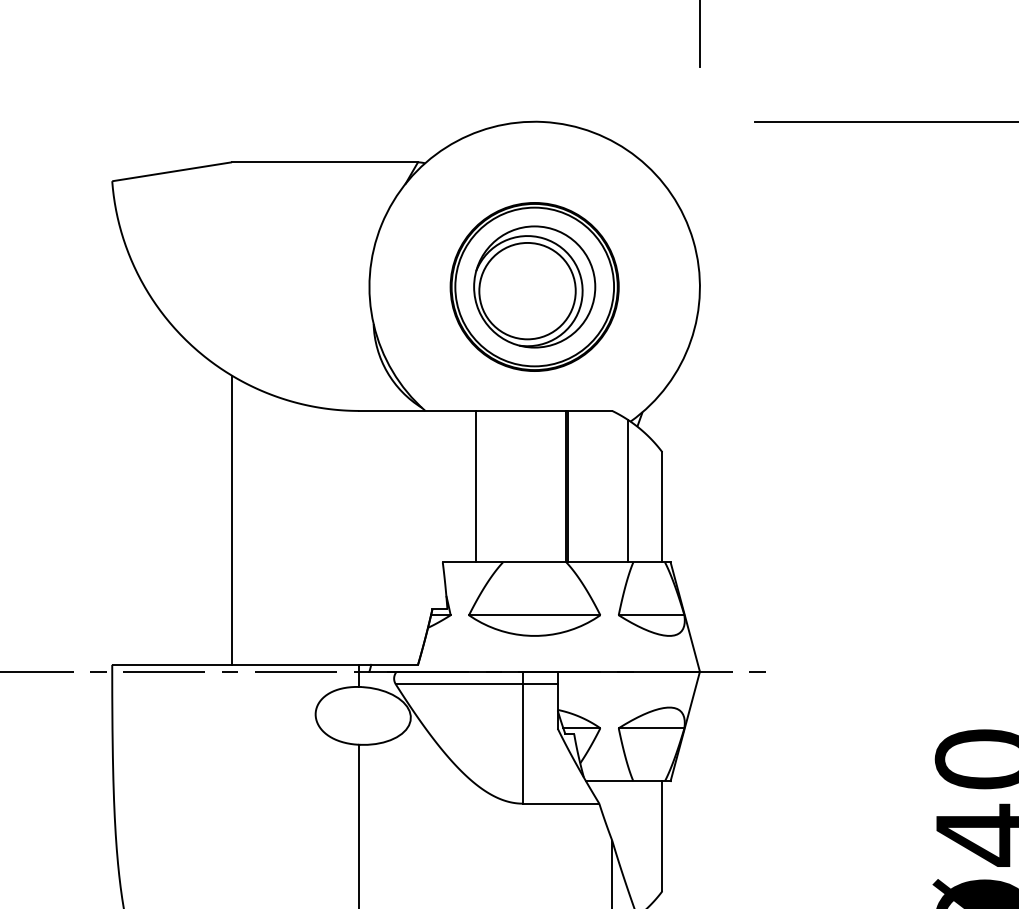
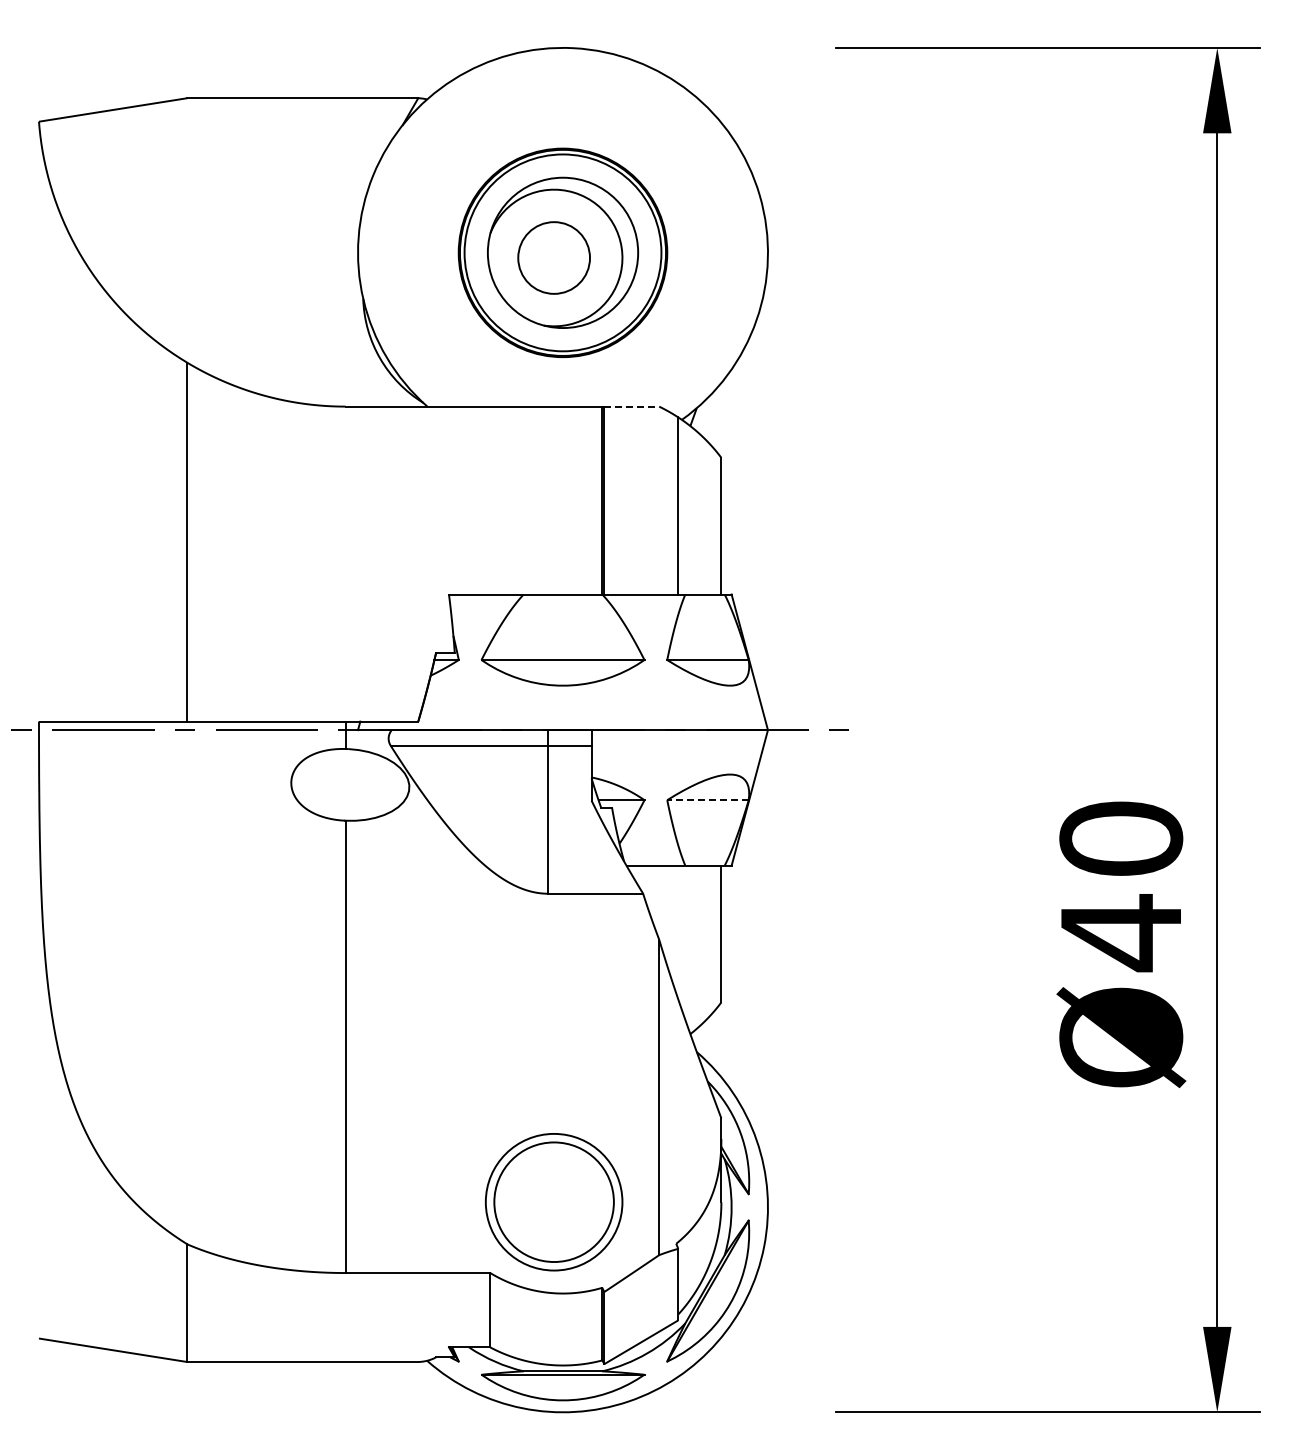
circle: (527, 290) -> (553, 257), size x0.6
line: (590, 410) -> (632, 406), solid -> dashed
line: (476, 486) -> (490, 500), removed
line: (651, 728) -> (707, 800), solid -> dashed

